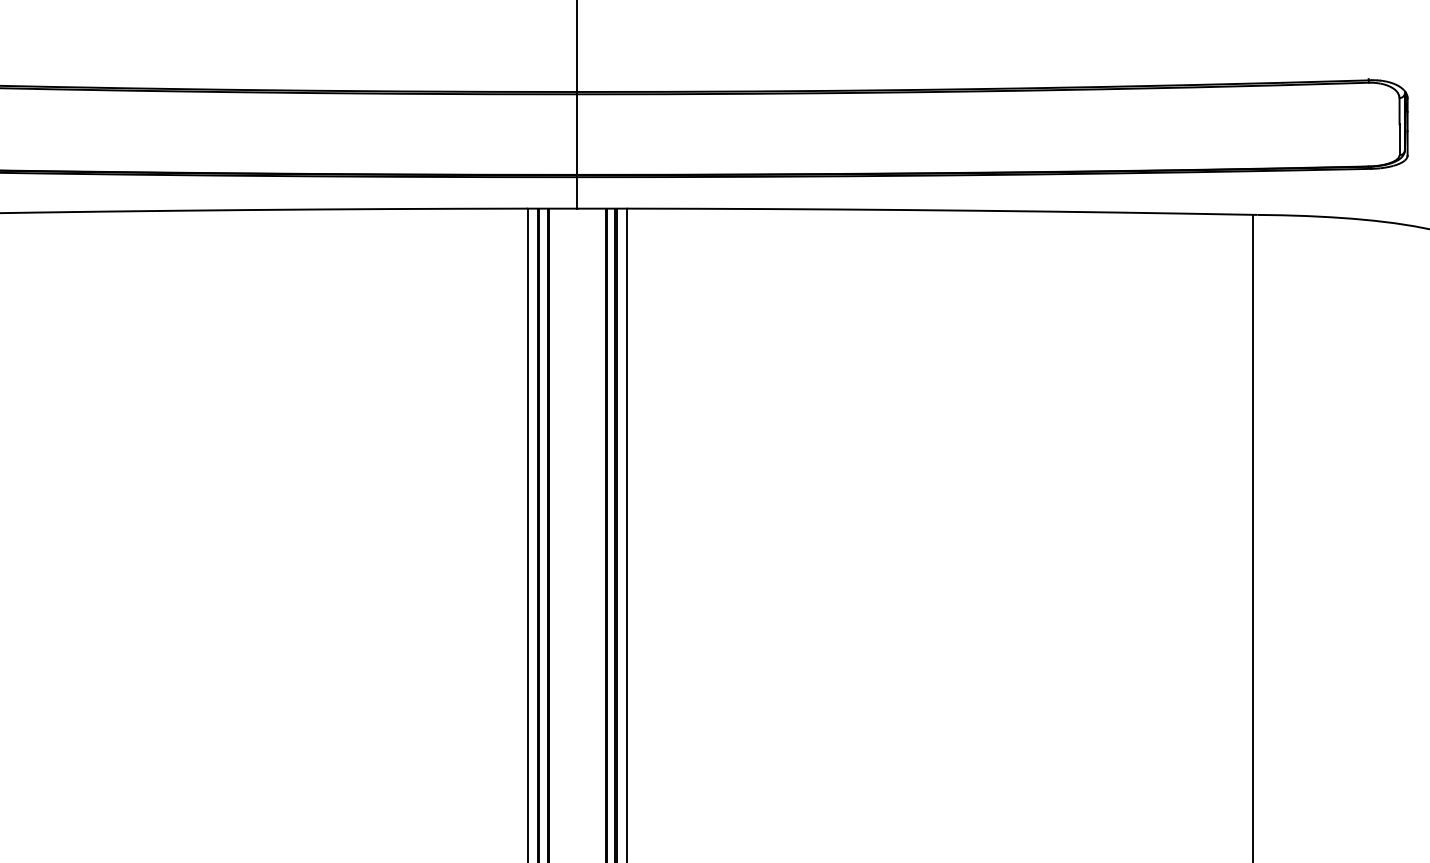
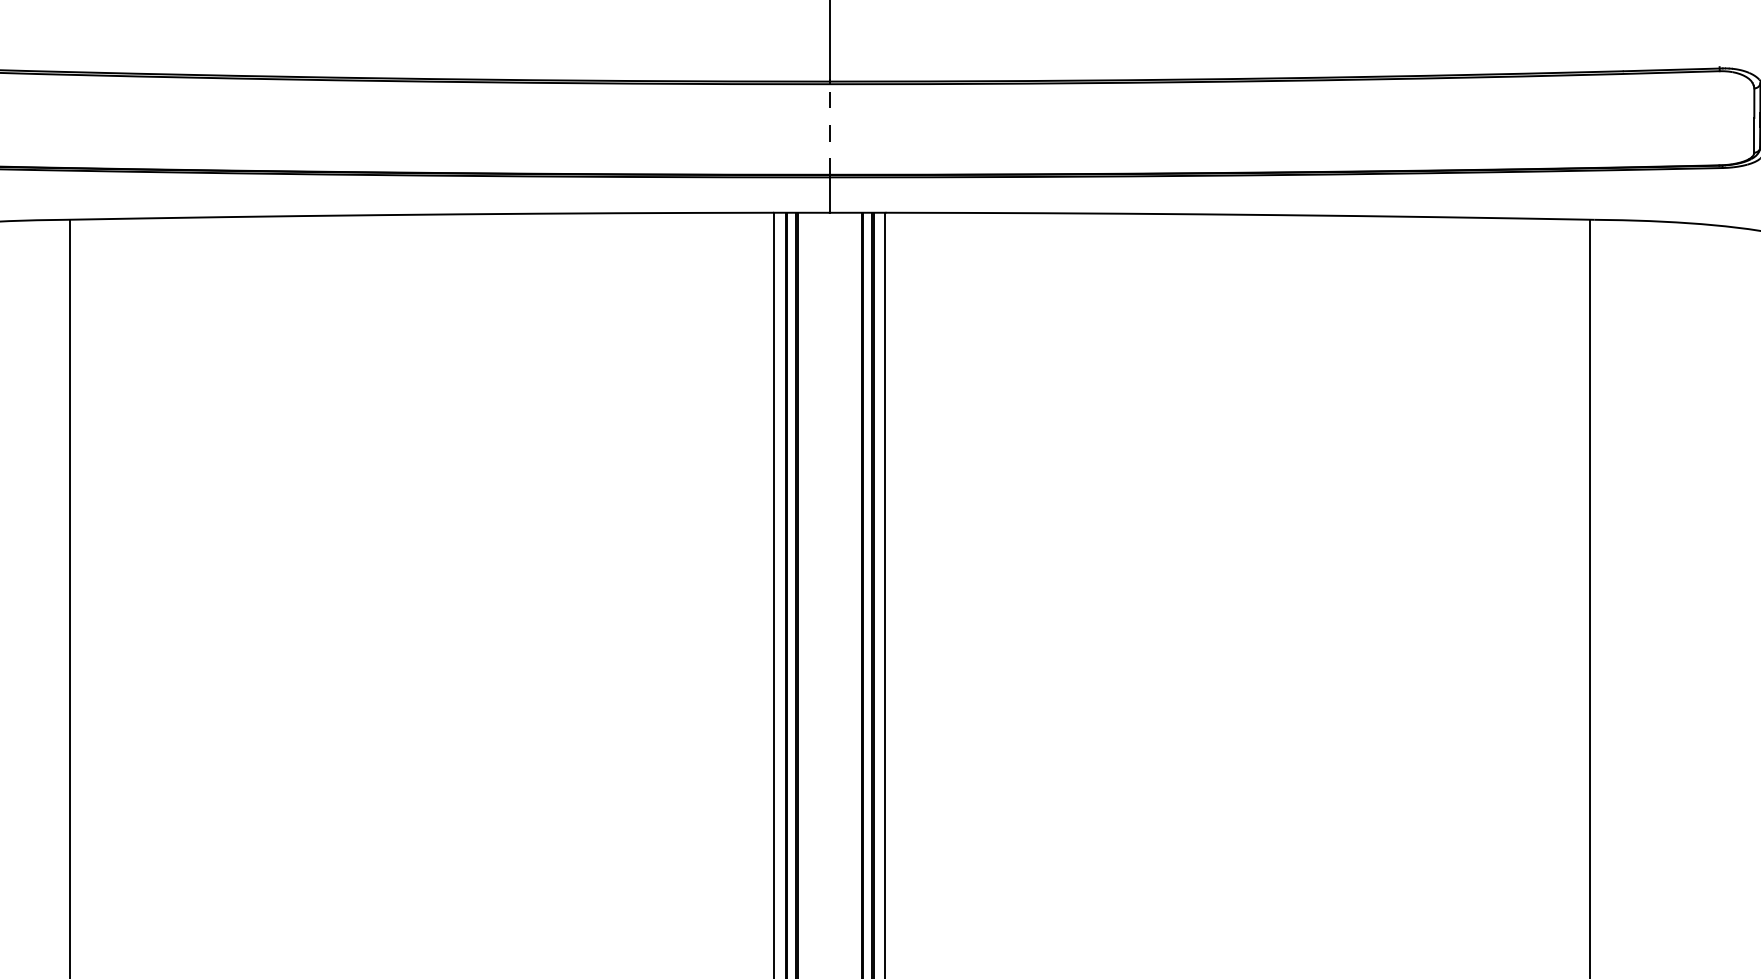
line: (577, 134) -> (829, 129), solid -> dashed

